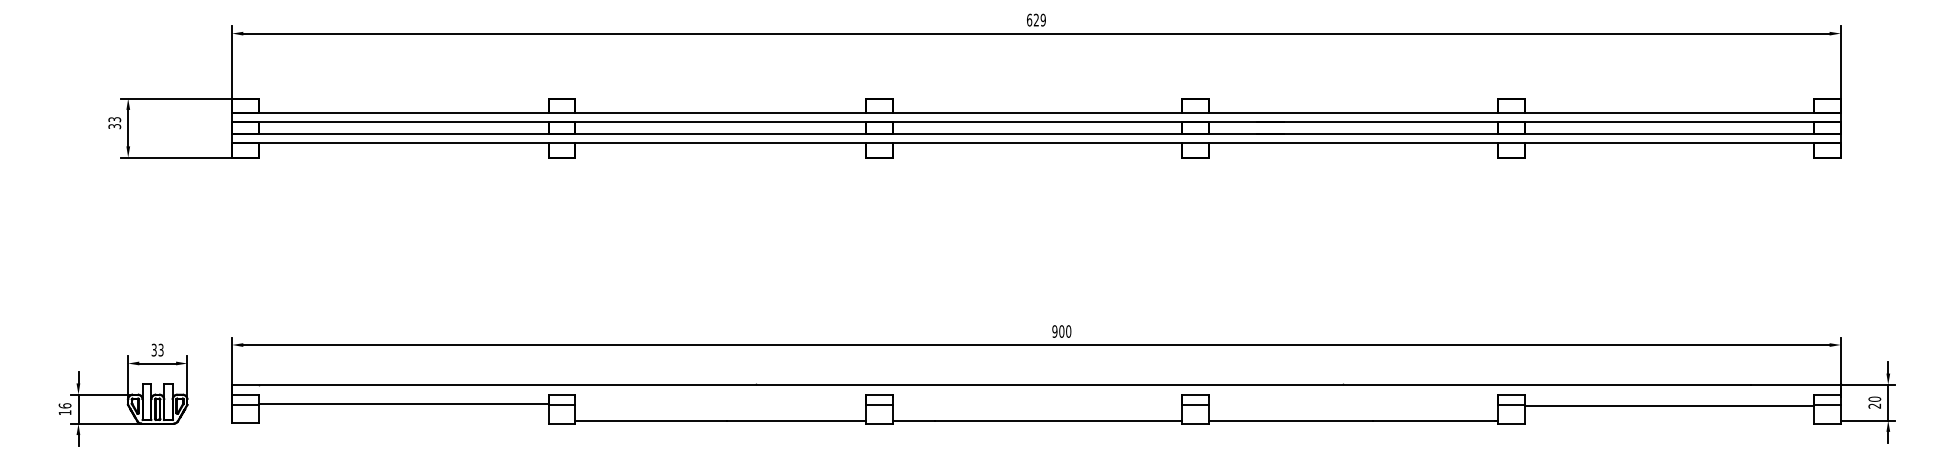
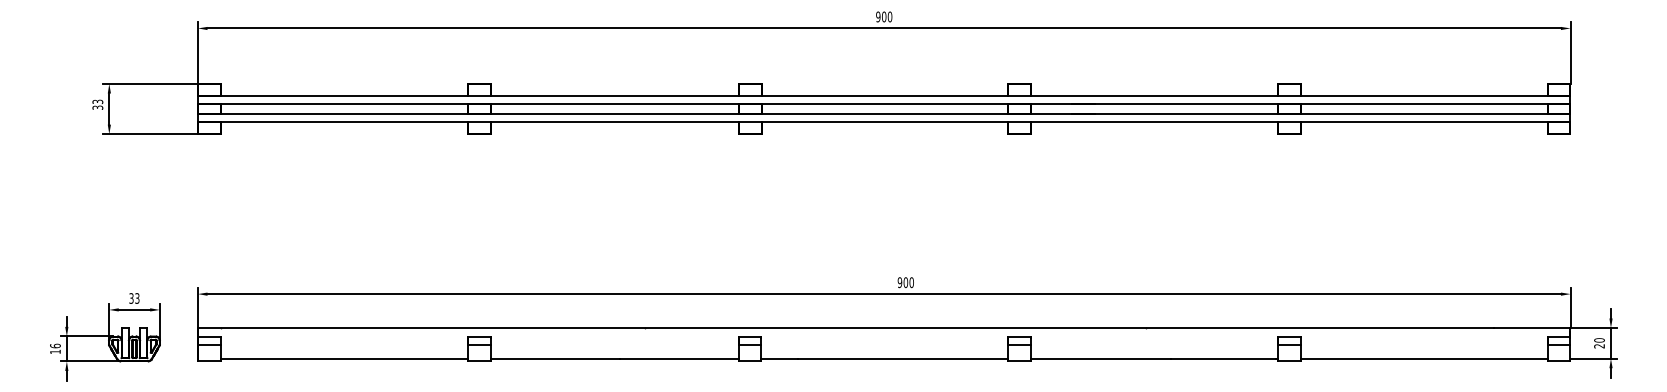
text: (1035, 19) -> (883, 16), 629 -> 900
line: (403, 403) -> (344, 358), moved
line: (1668, 405) -> (1423, 358), moved

